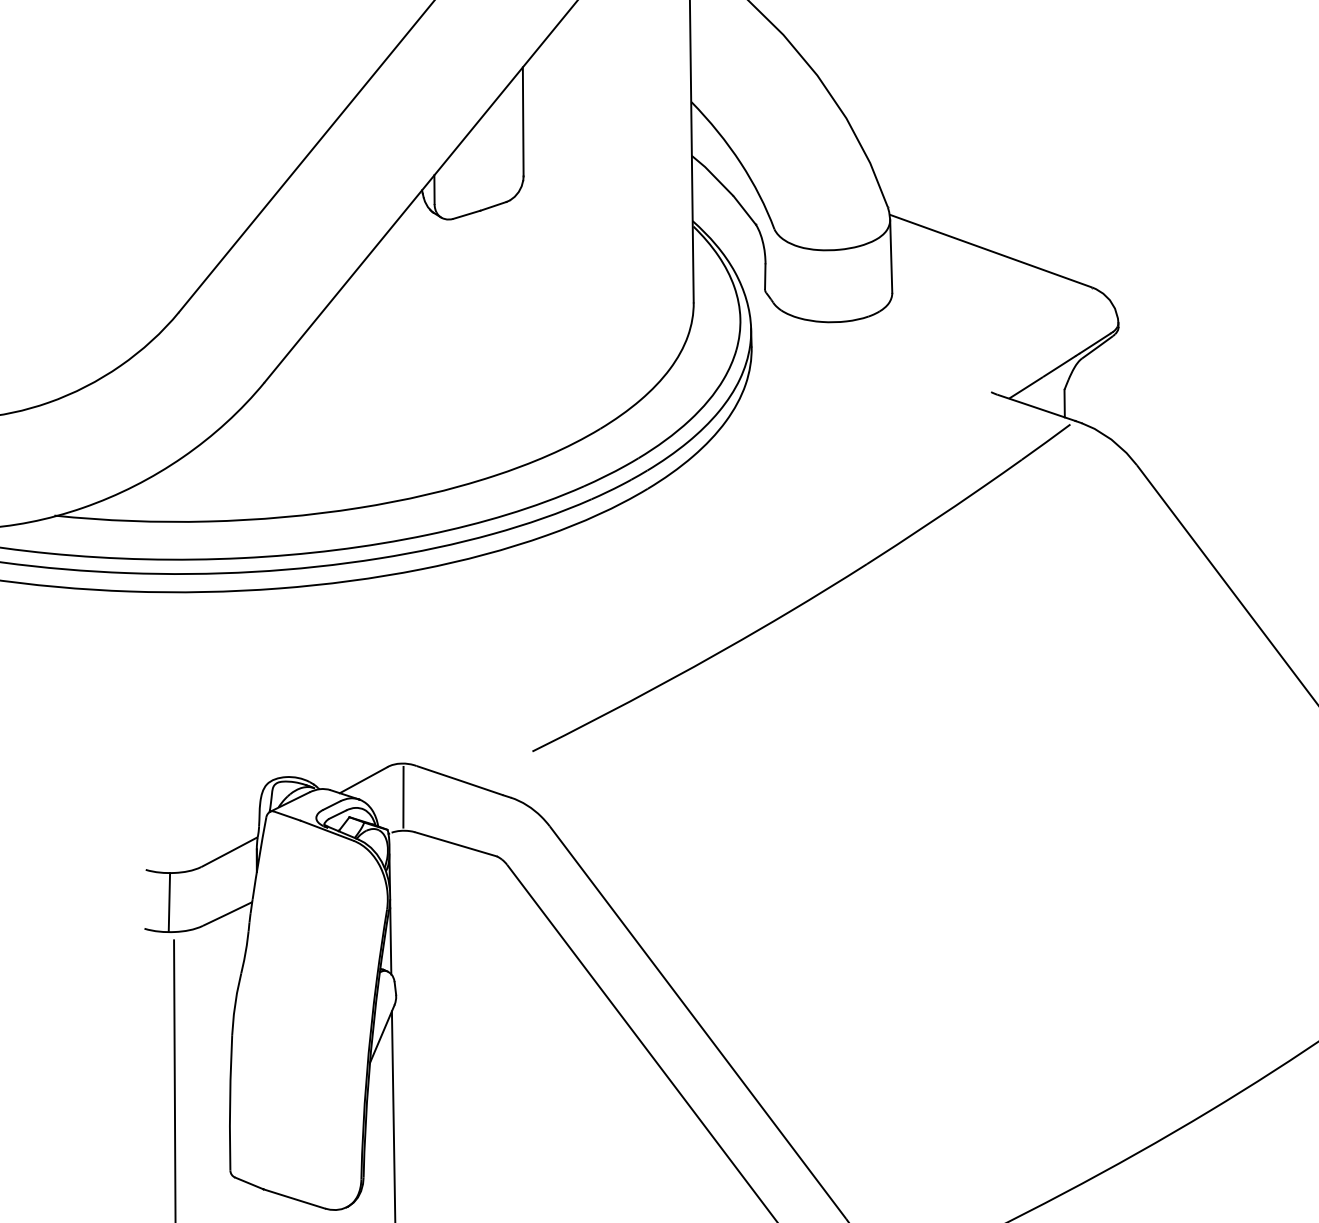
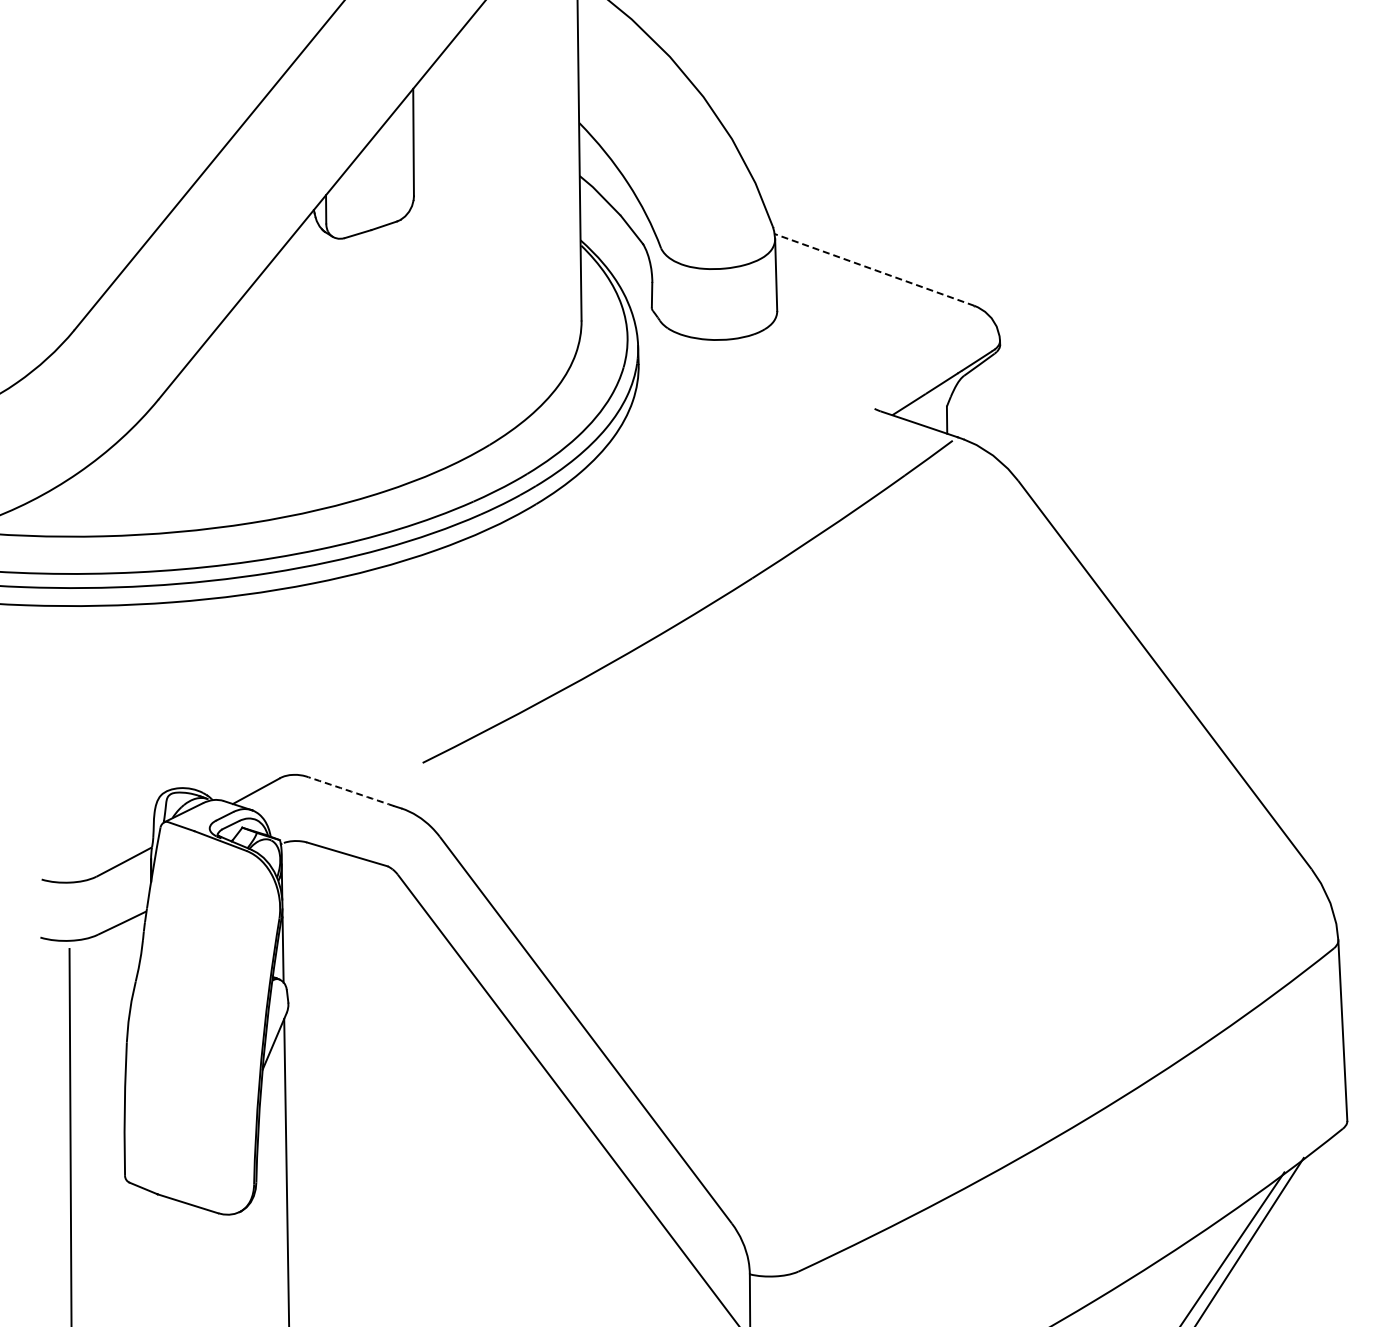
line: (991, 250) -> (874, 269), solid -> dashed
arc: (460, 780) -> (351, 791), solid -> dashed
line: (403, 796) -> (295, 807), removed
line: (168, 902) -> (64, 911), removed

